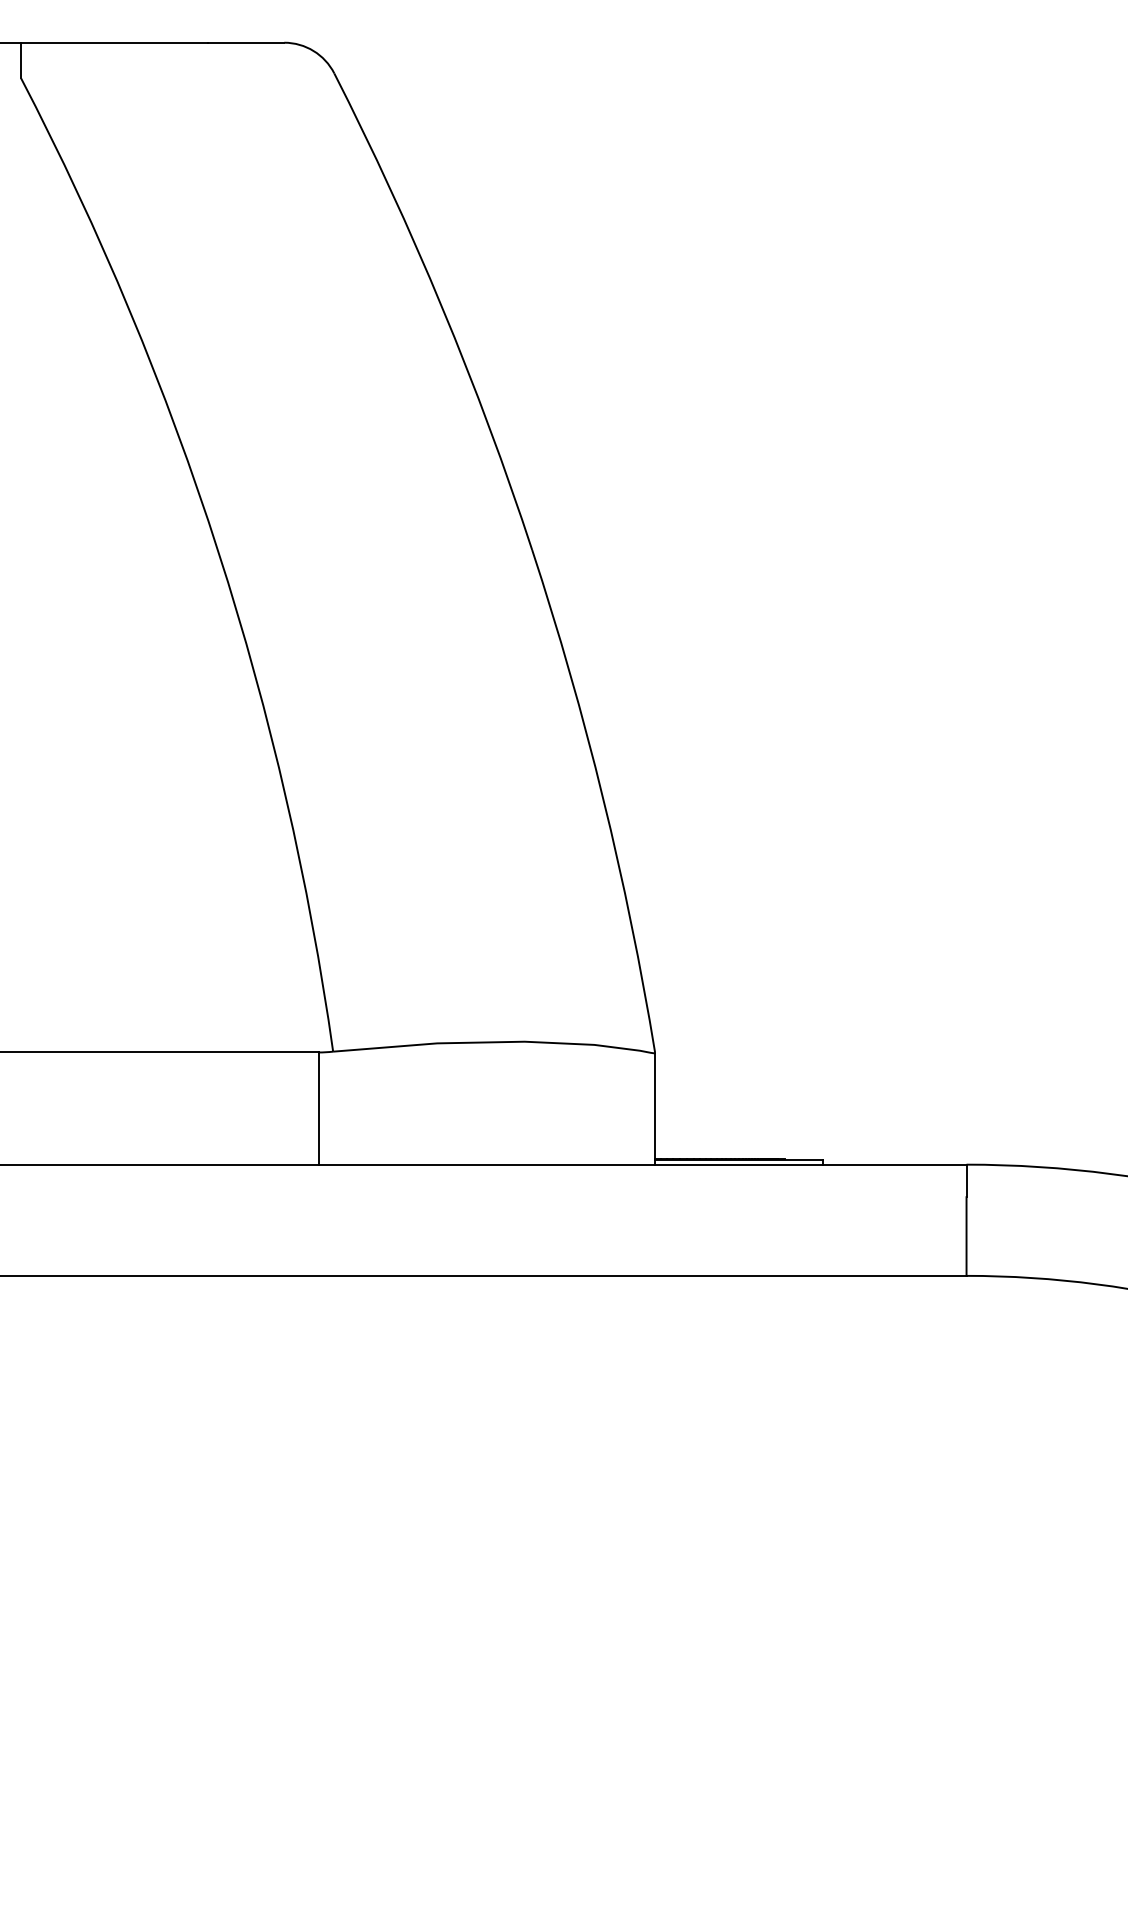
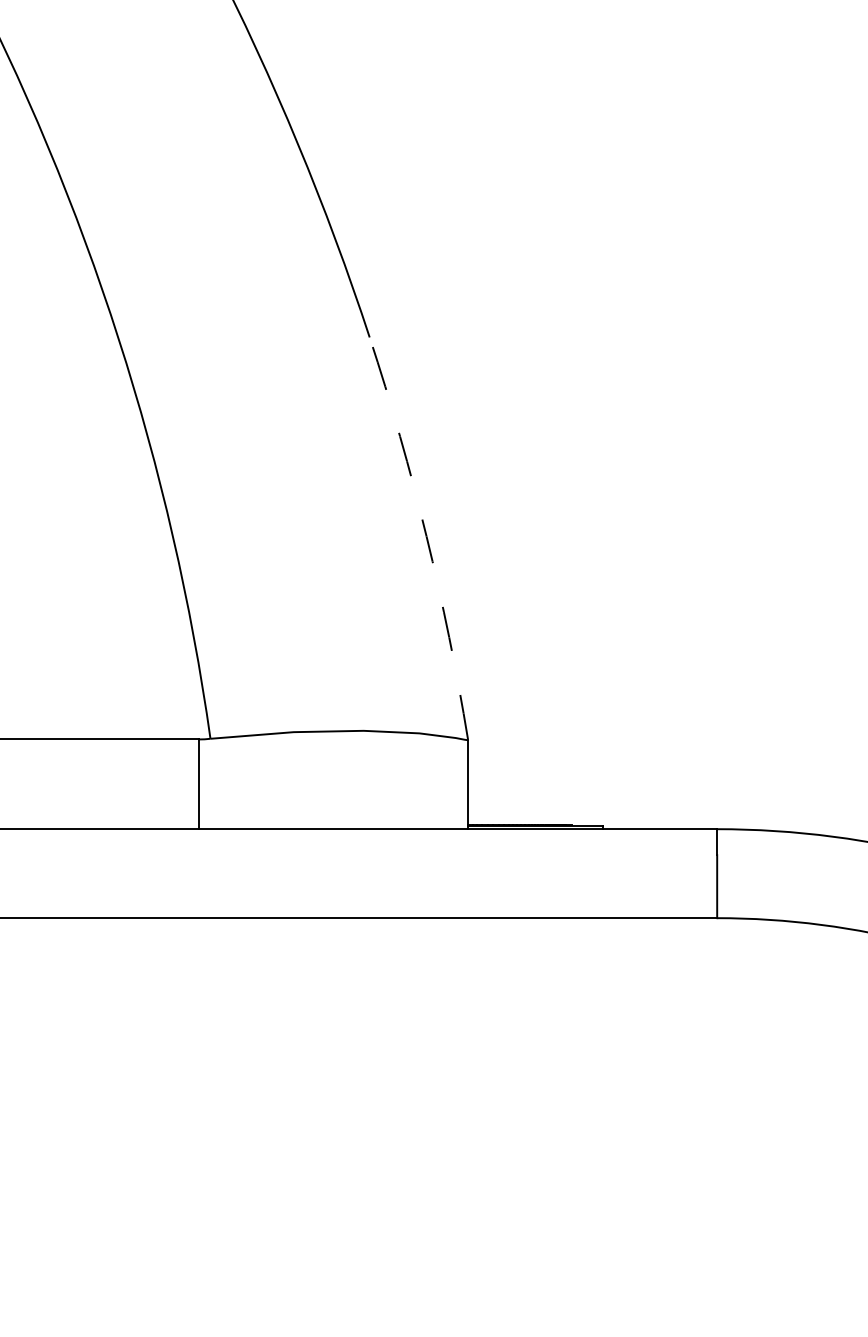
arc: (603, 798) -> (426, 536), solid -> dashed

